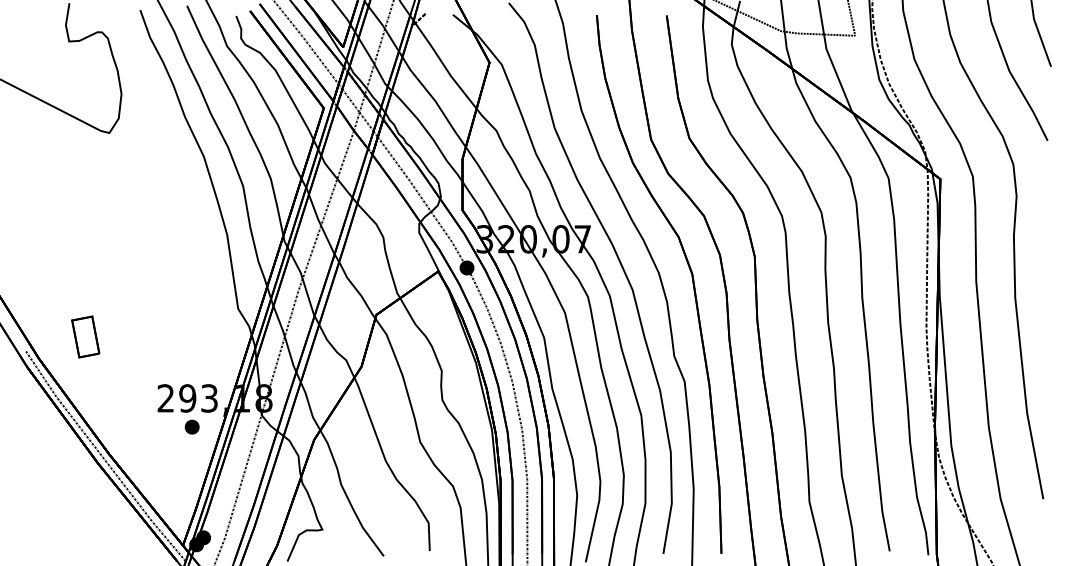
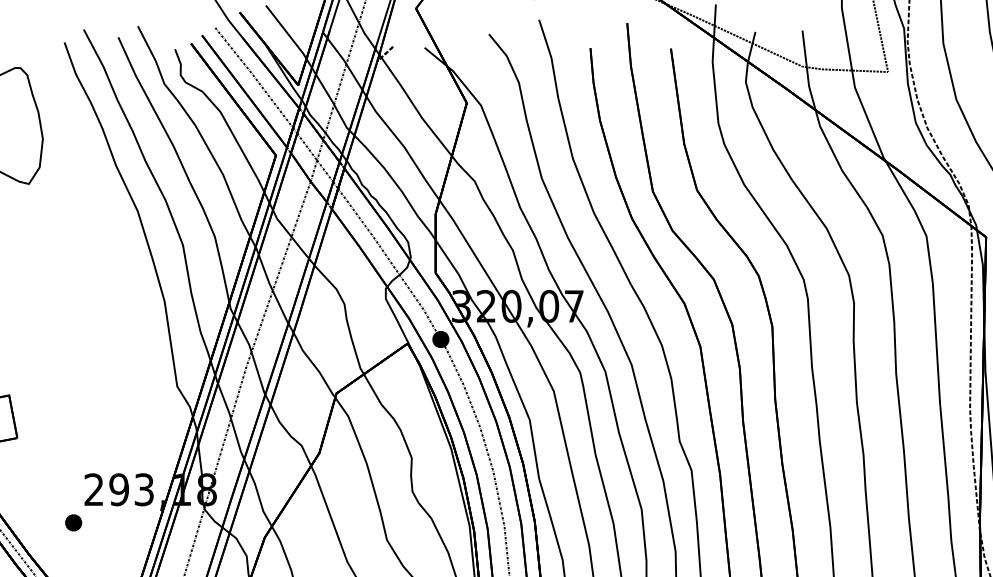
part: (191, 426) -> (72, 522), moved

